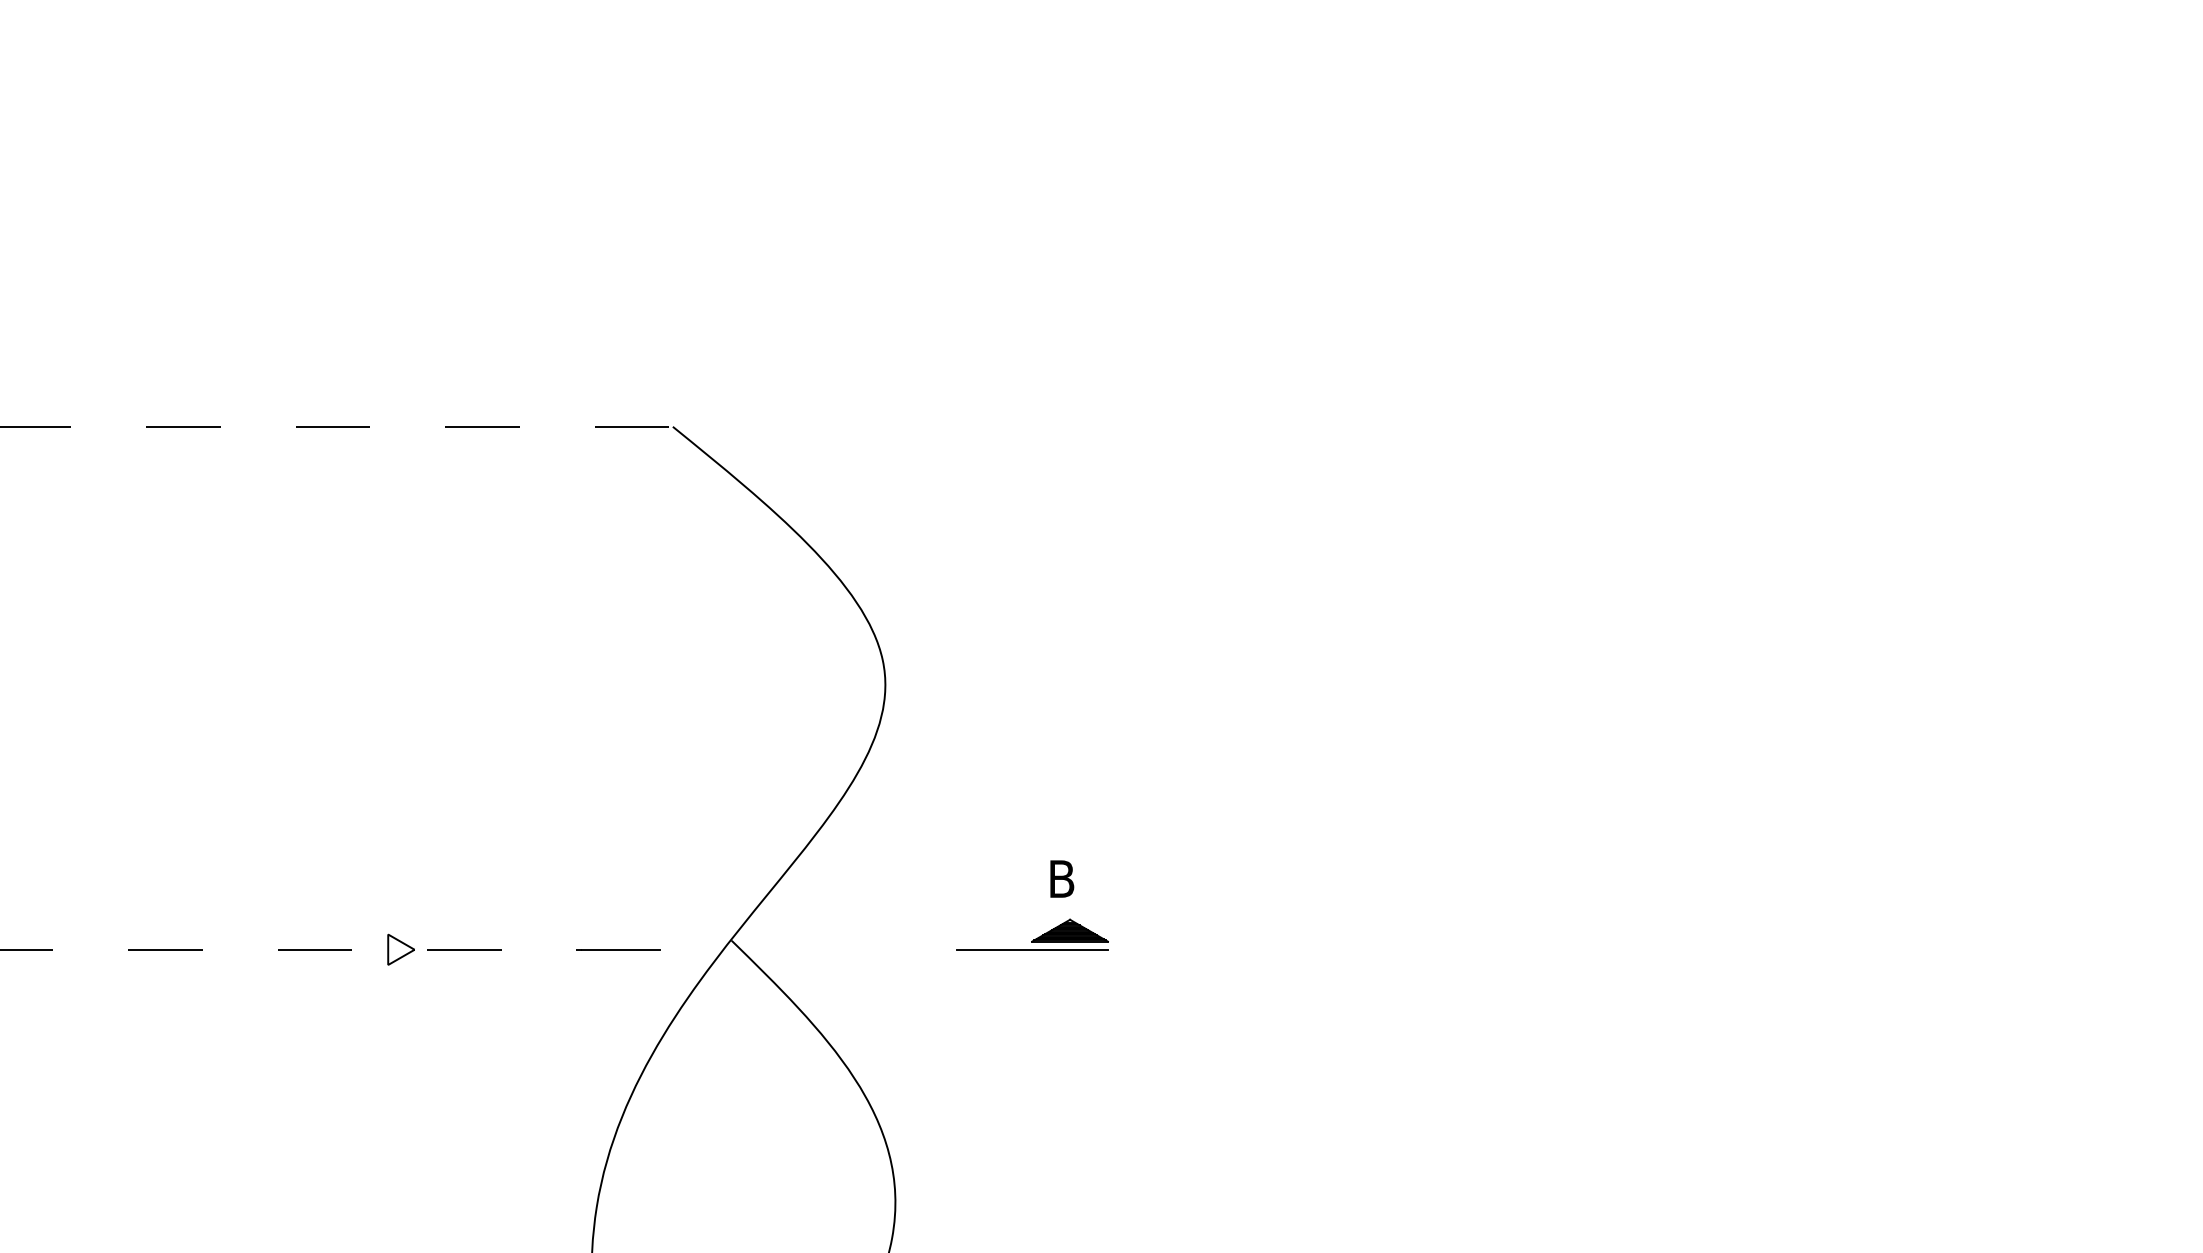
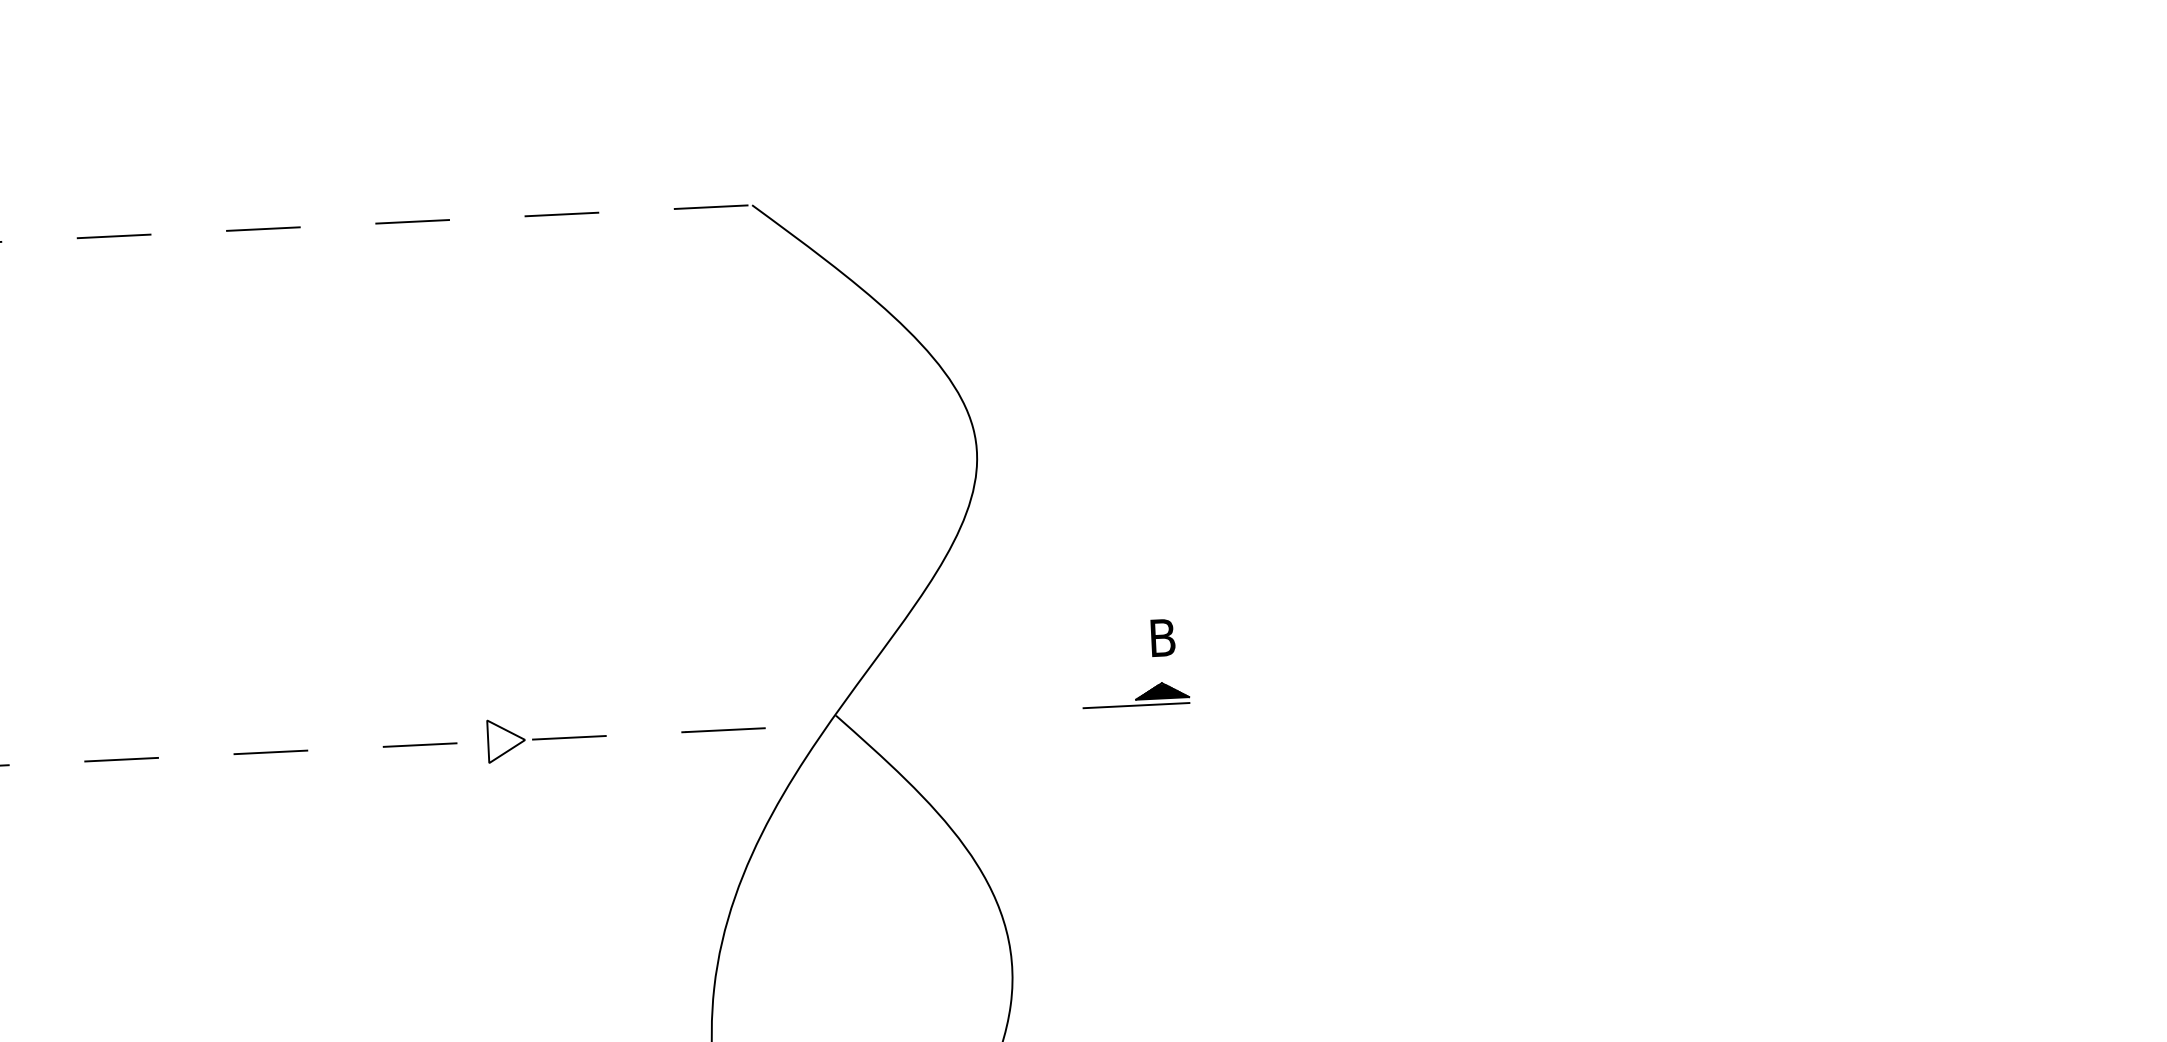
part: (1032, 934) -> (1136, 694), size x0.7
part: (400, 949) -> (505, 740), size x1.4

